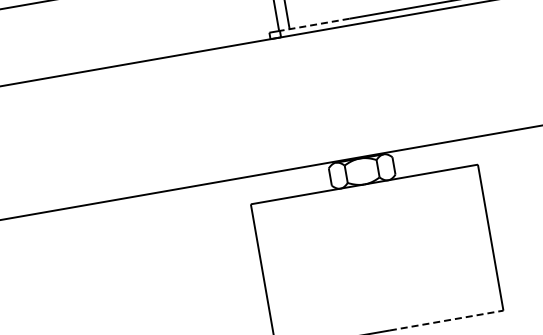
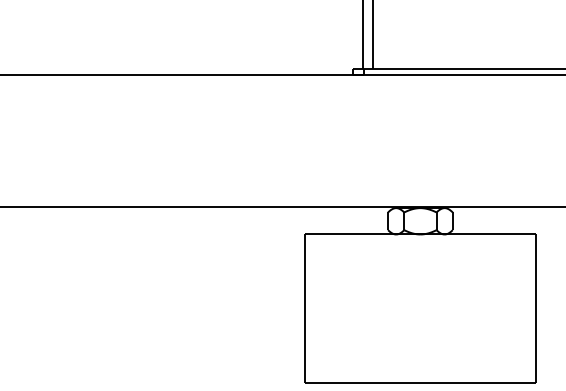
line: (314, 24) -> (398, 68), dashed -> solid
line: (447, 320) -> (478, 382), dashed -> solid

